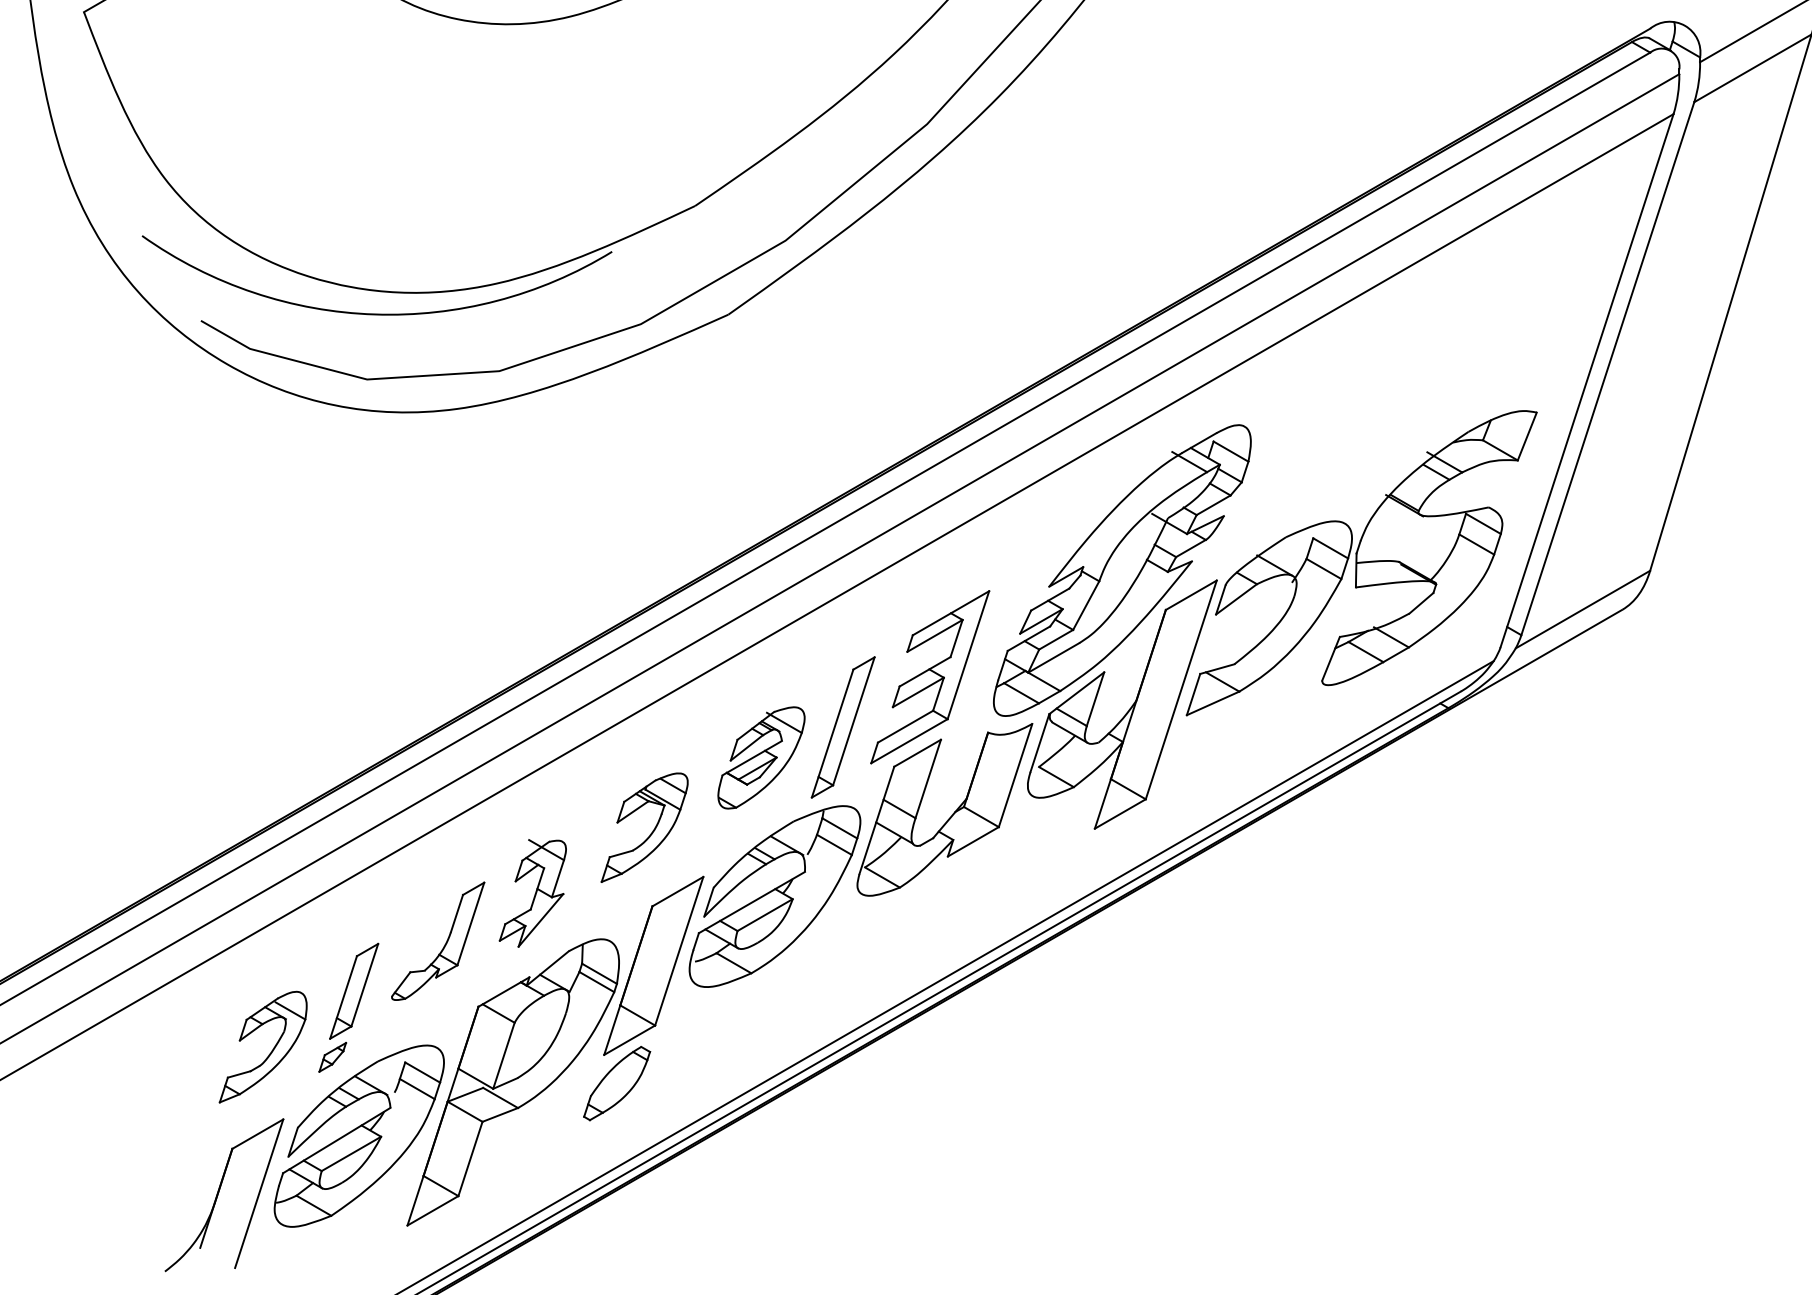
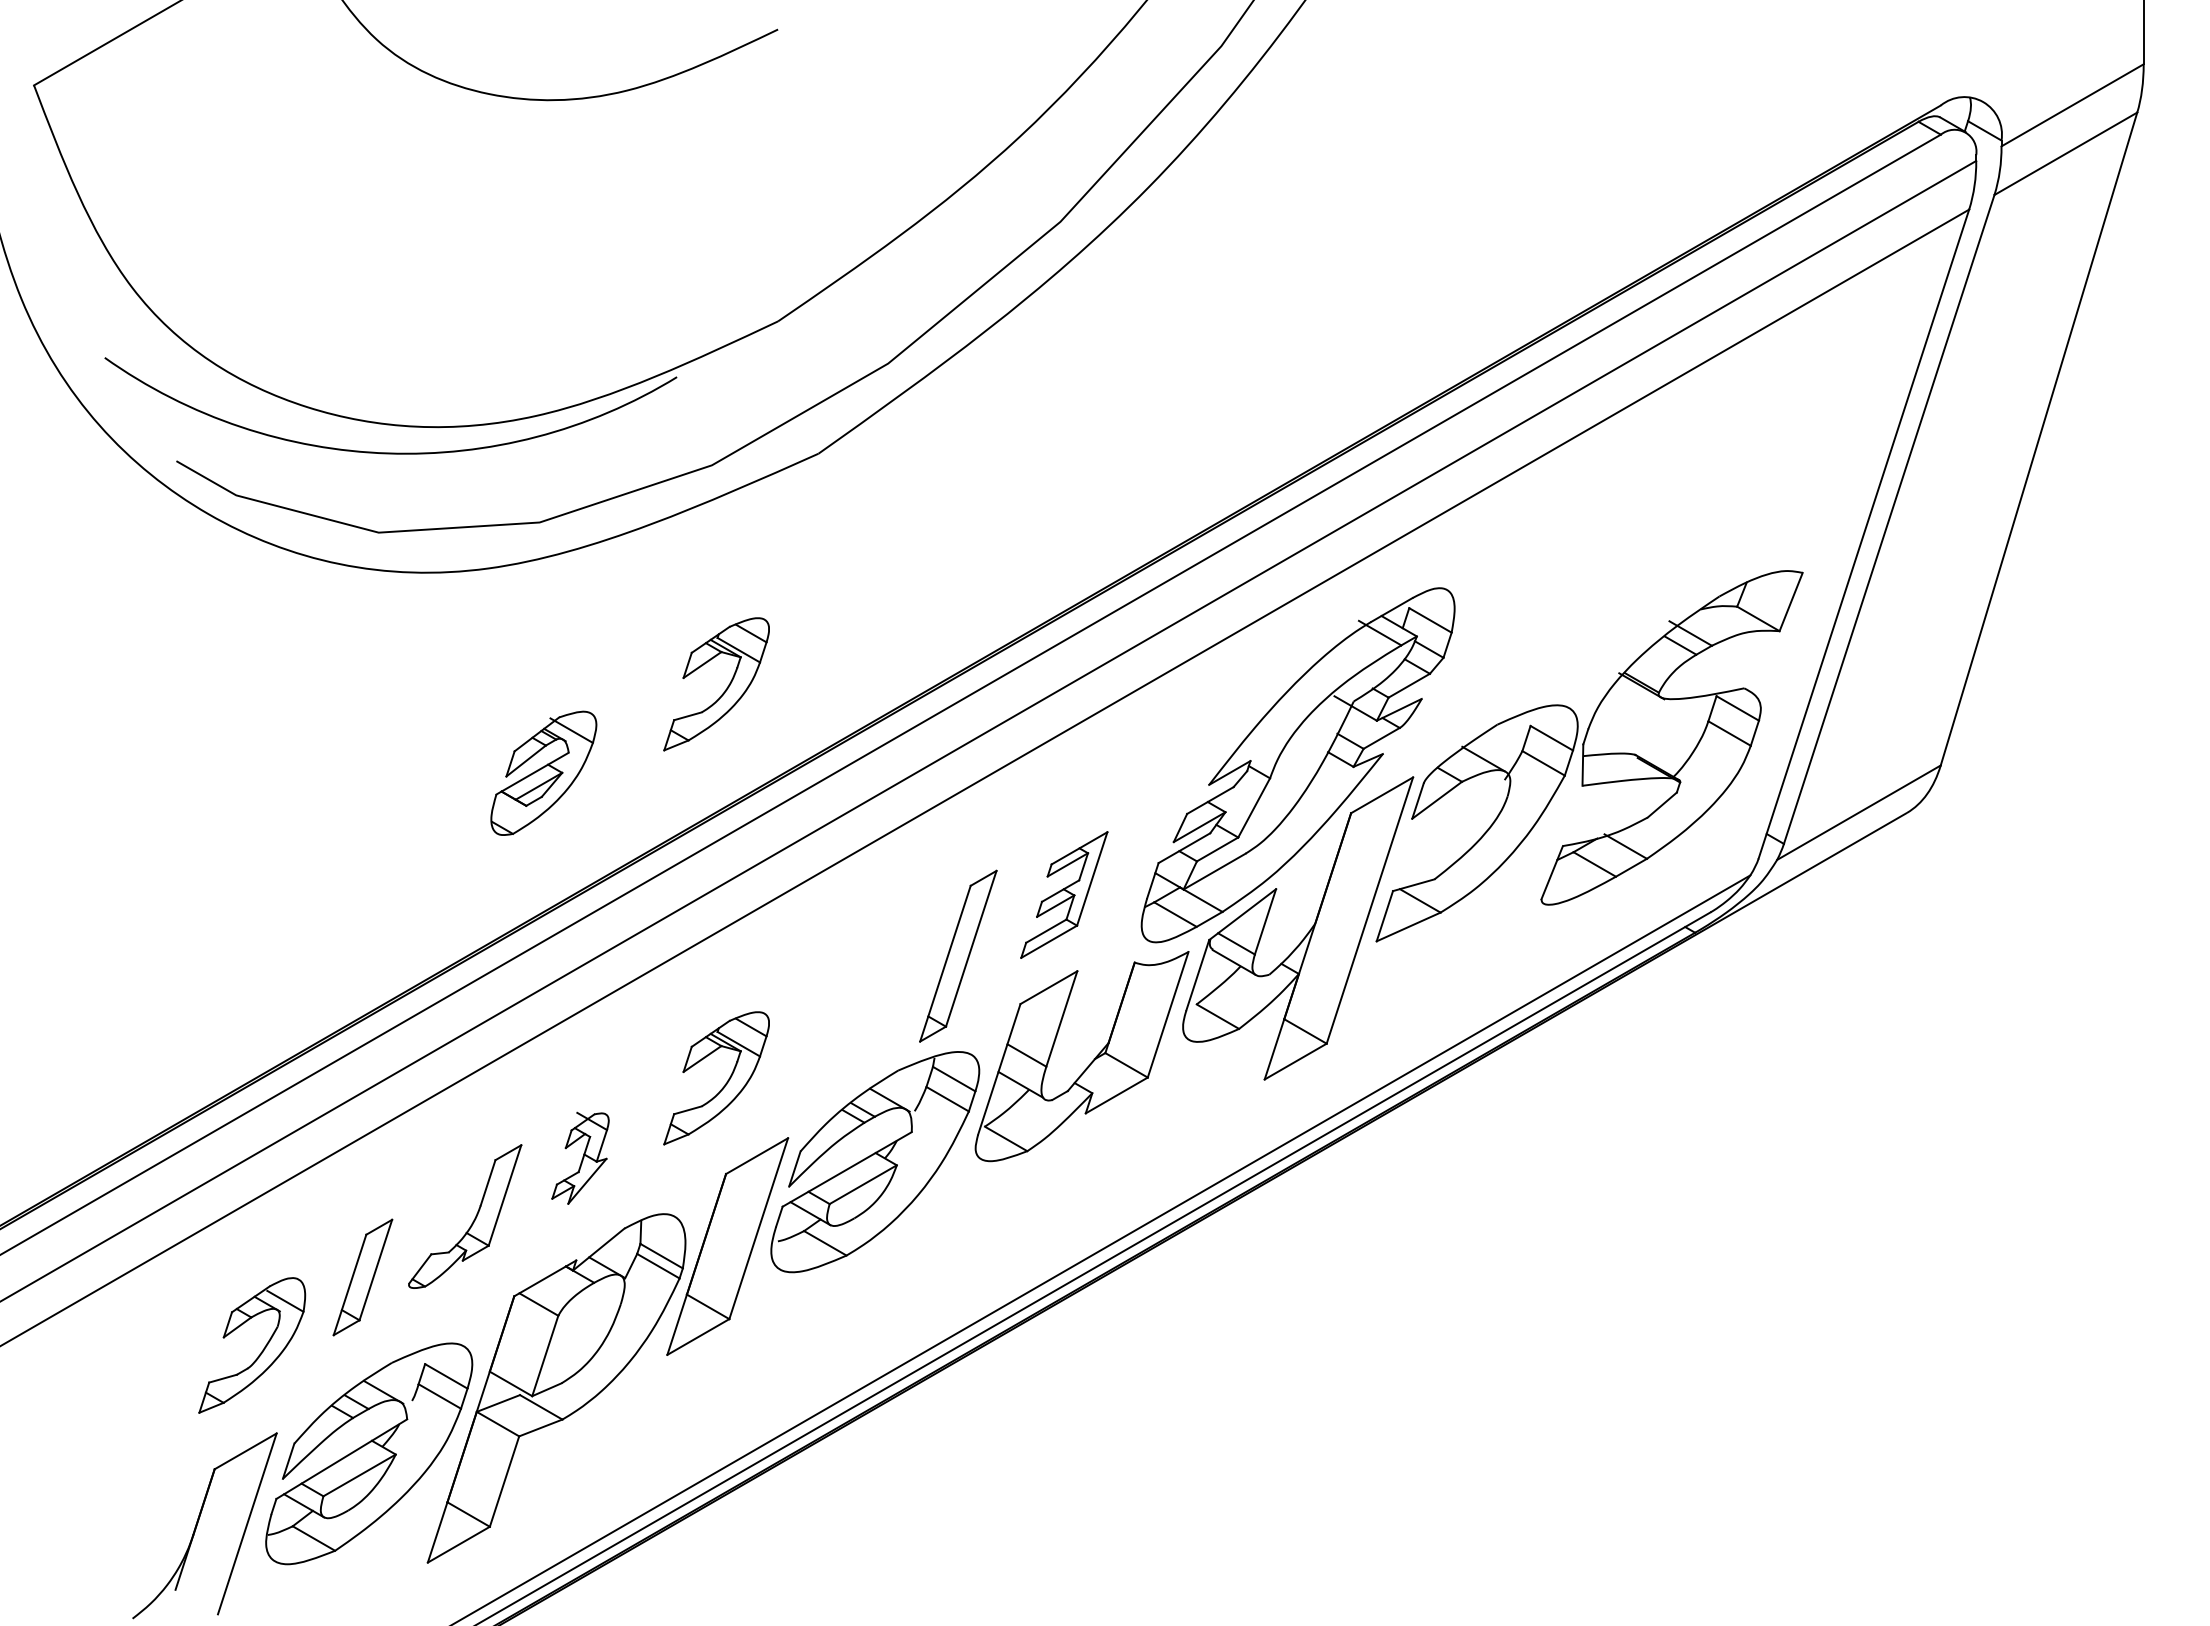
part: (651, 509) -> (724, 690), added
part: (930, 676) -> (1064, 894), size x0.6
part: (761, 757) -> (543, 772), moved
part: (532, 893) -> (580, 1158), size x0.7
part: (332, 1057) -> (336, 1357), removed
part: (616, 1083) -> (682, 1389), removed

